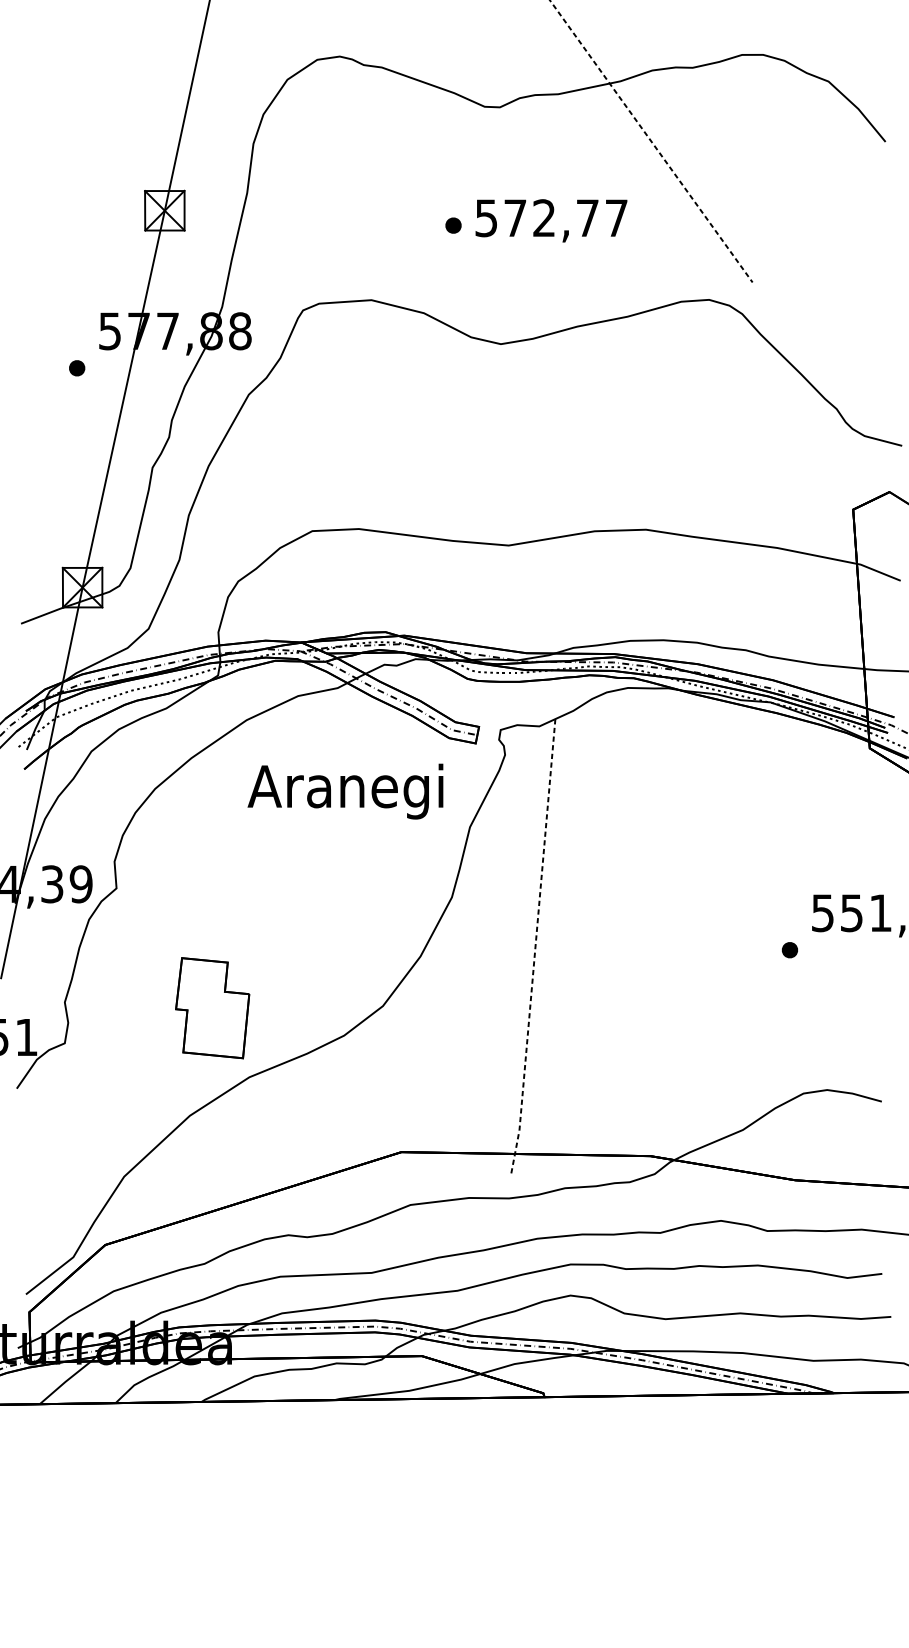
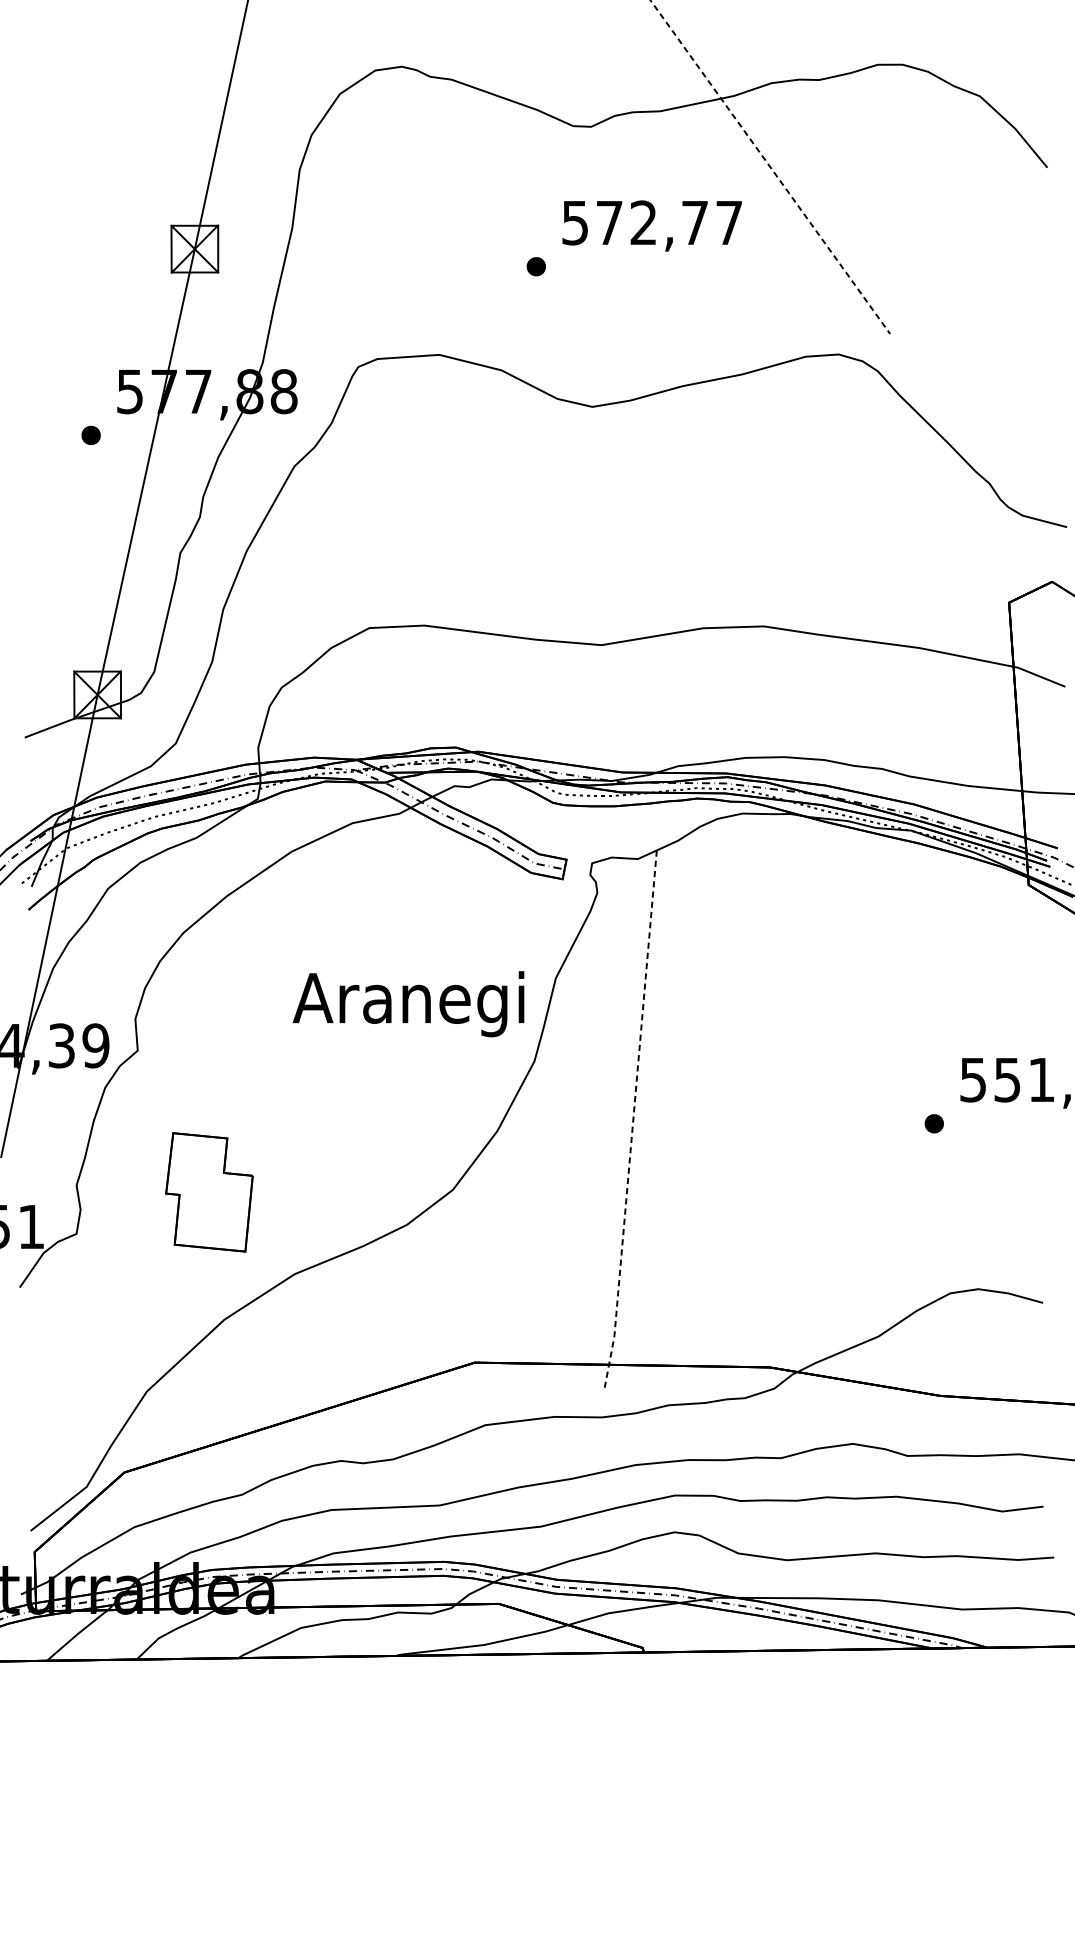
text: (550, 220) -> (651, 225), moved
text: (345, 791) -> (408, 1004), moved
part: (212, 1008) -> (209, 1192), moved

